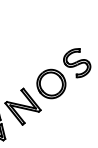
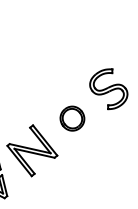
part: (51, 83) -> (72, 117), size x0.6

